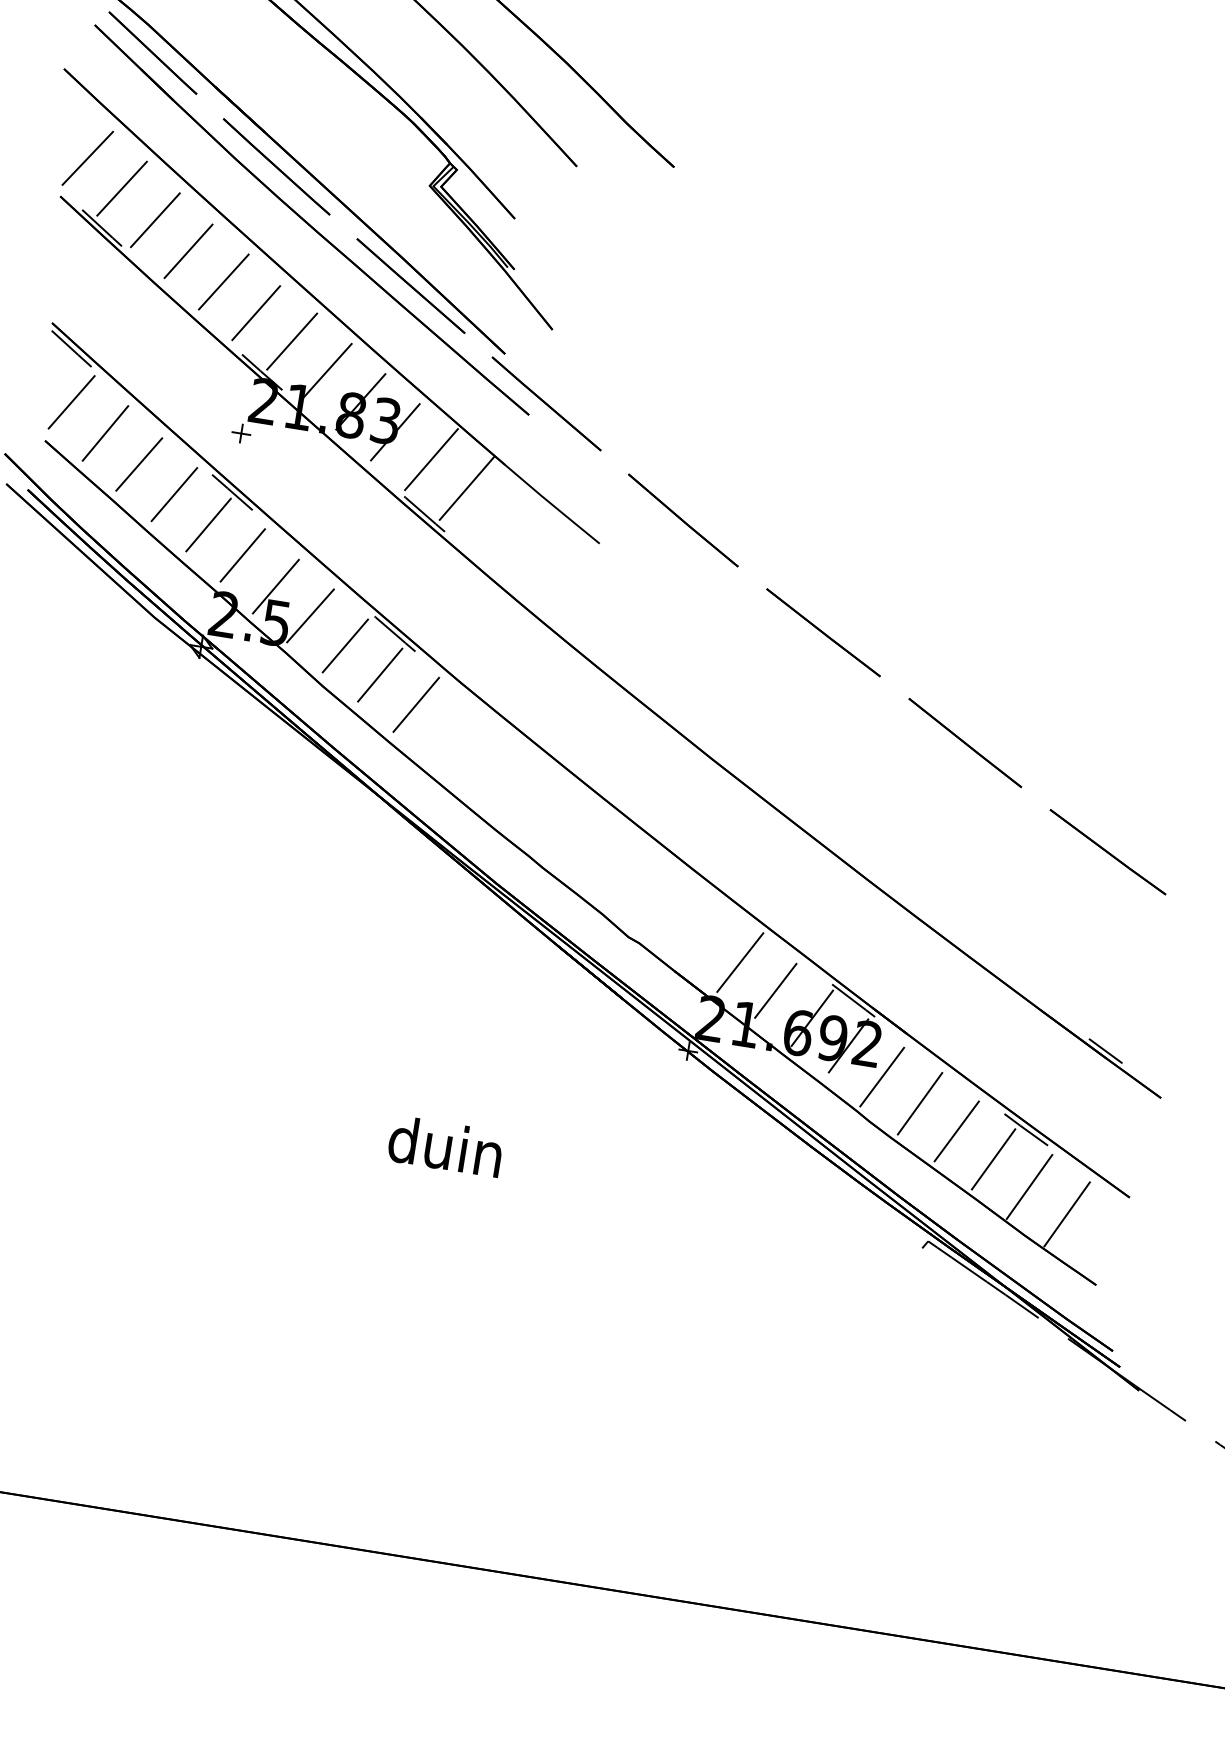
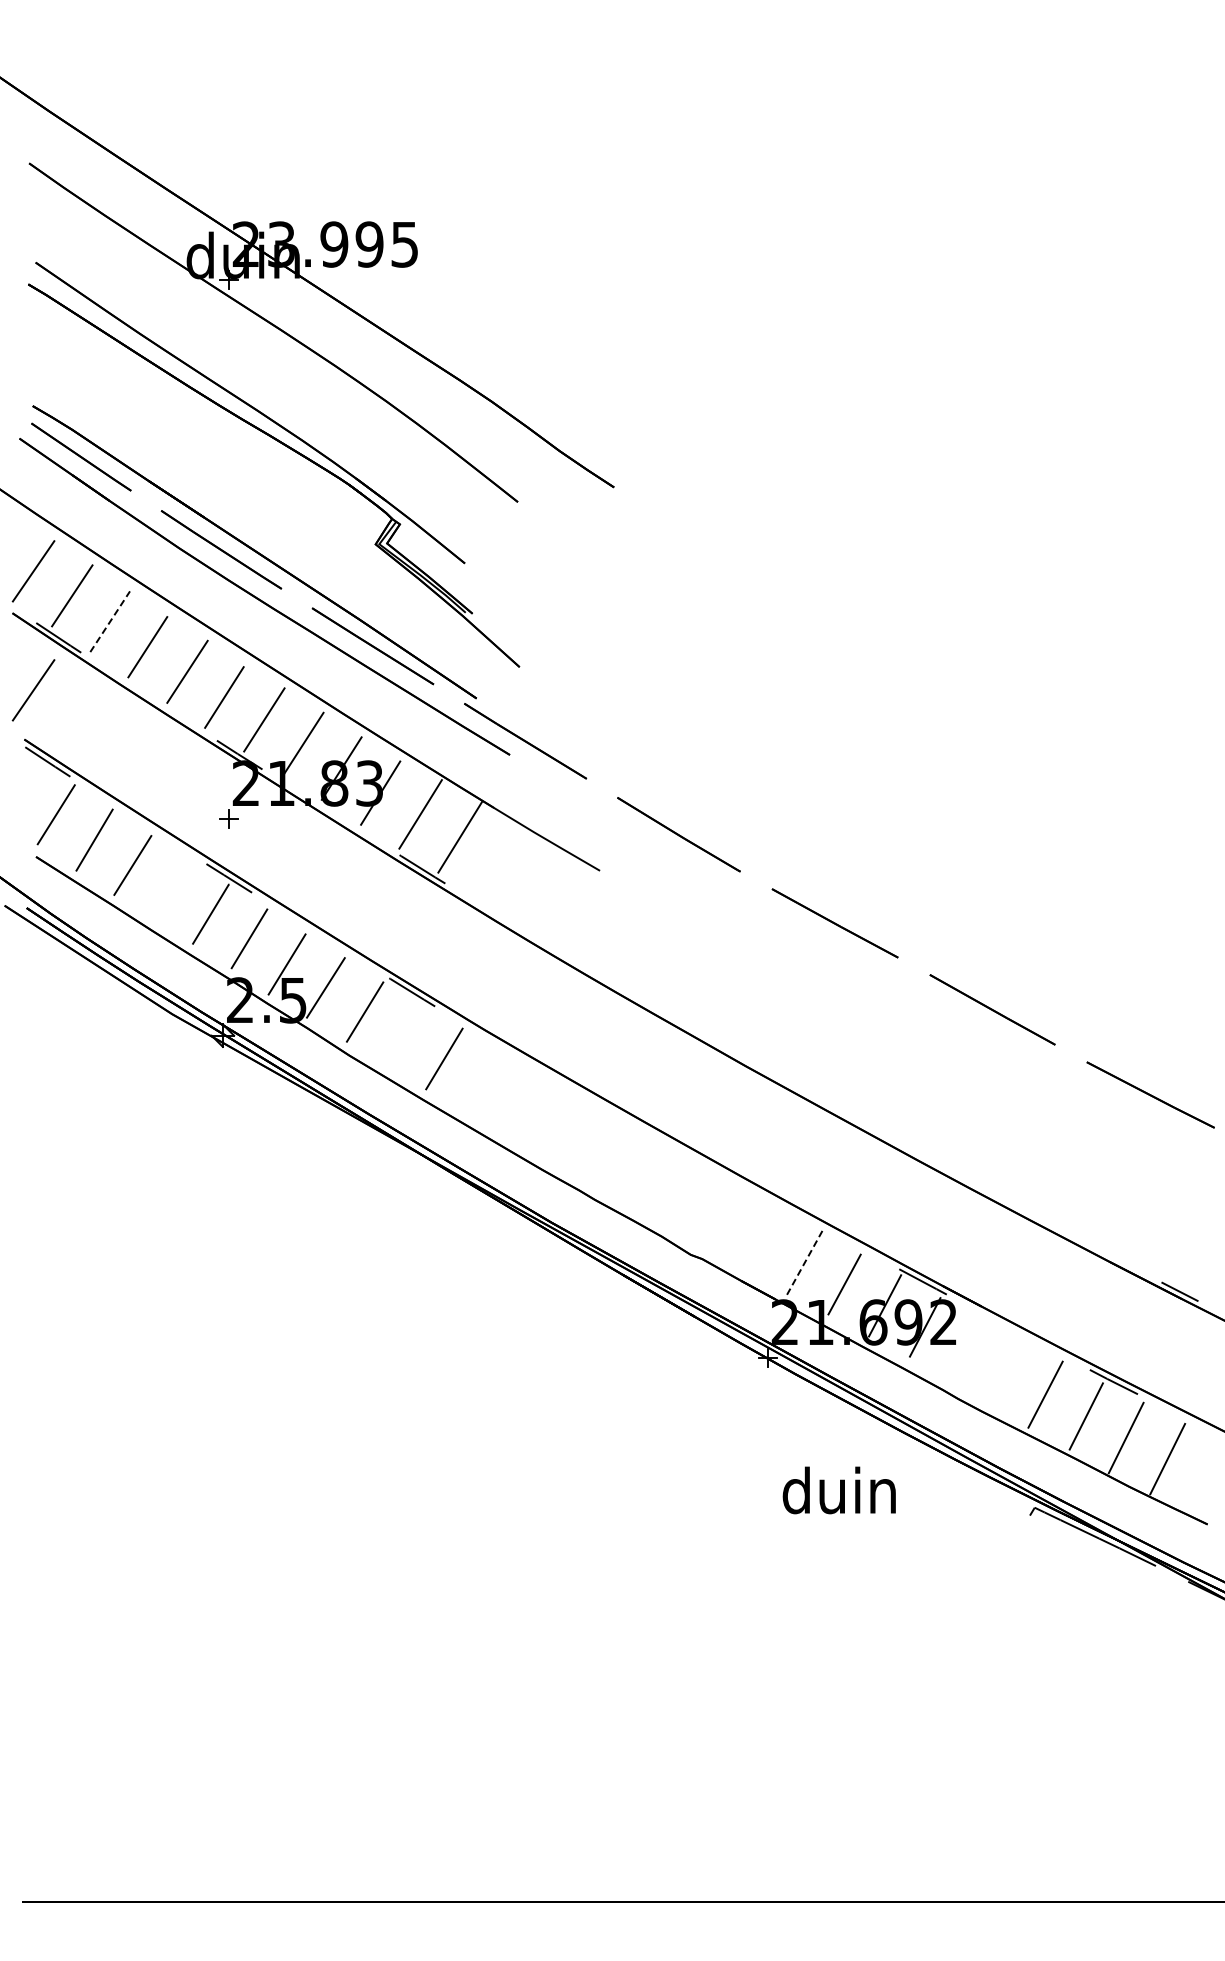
line: (155, 220) -> (110, 621), solid -> dashed
line: (68, 276) -> (33, 690), added
line: (174, 494) -> (172, 889), removed
line: (379, 674) -> (403, 1034), removed
line: (740, 961) -> (805, 1261), solid -> dashed
line: (882, 1076) -> (963, 1352), removed
line: (919, 1104) -> (1004, 1373), removed
text: (444, 1146) -> (838, 1490), moved

